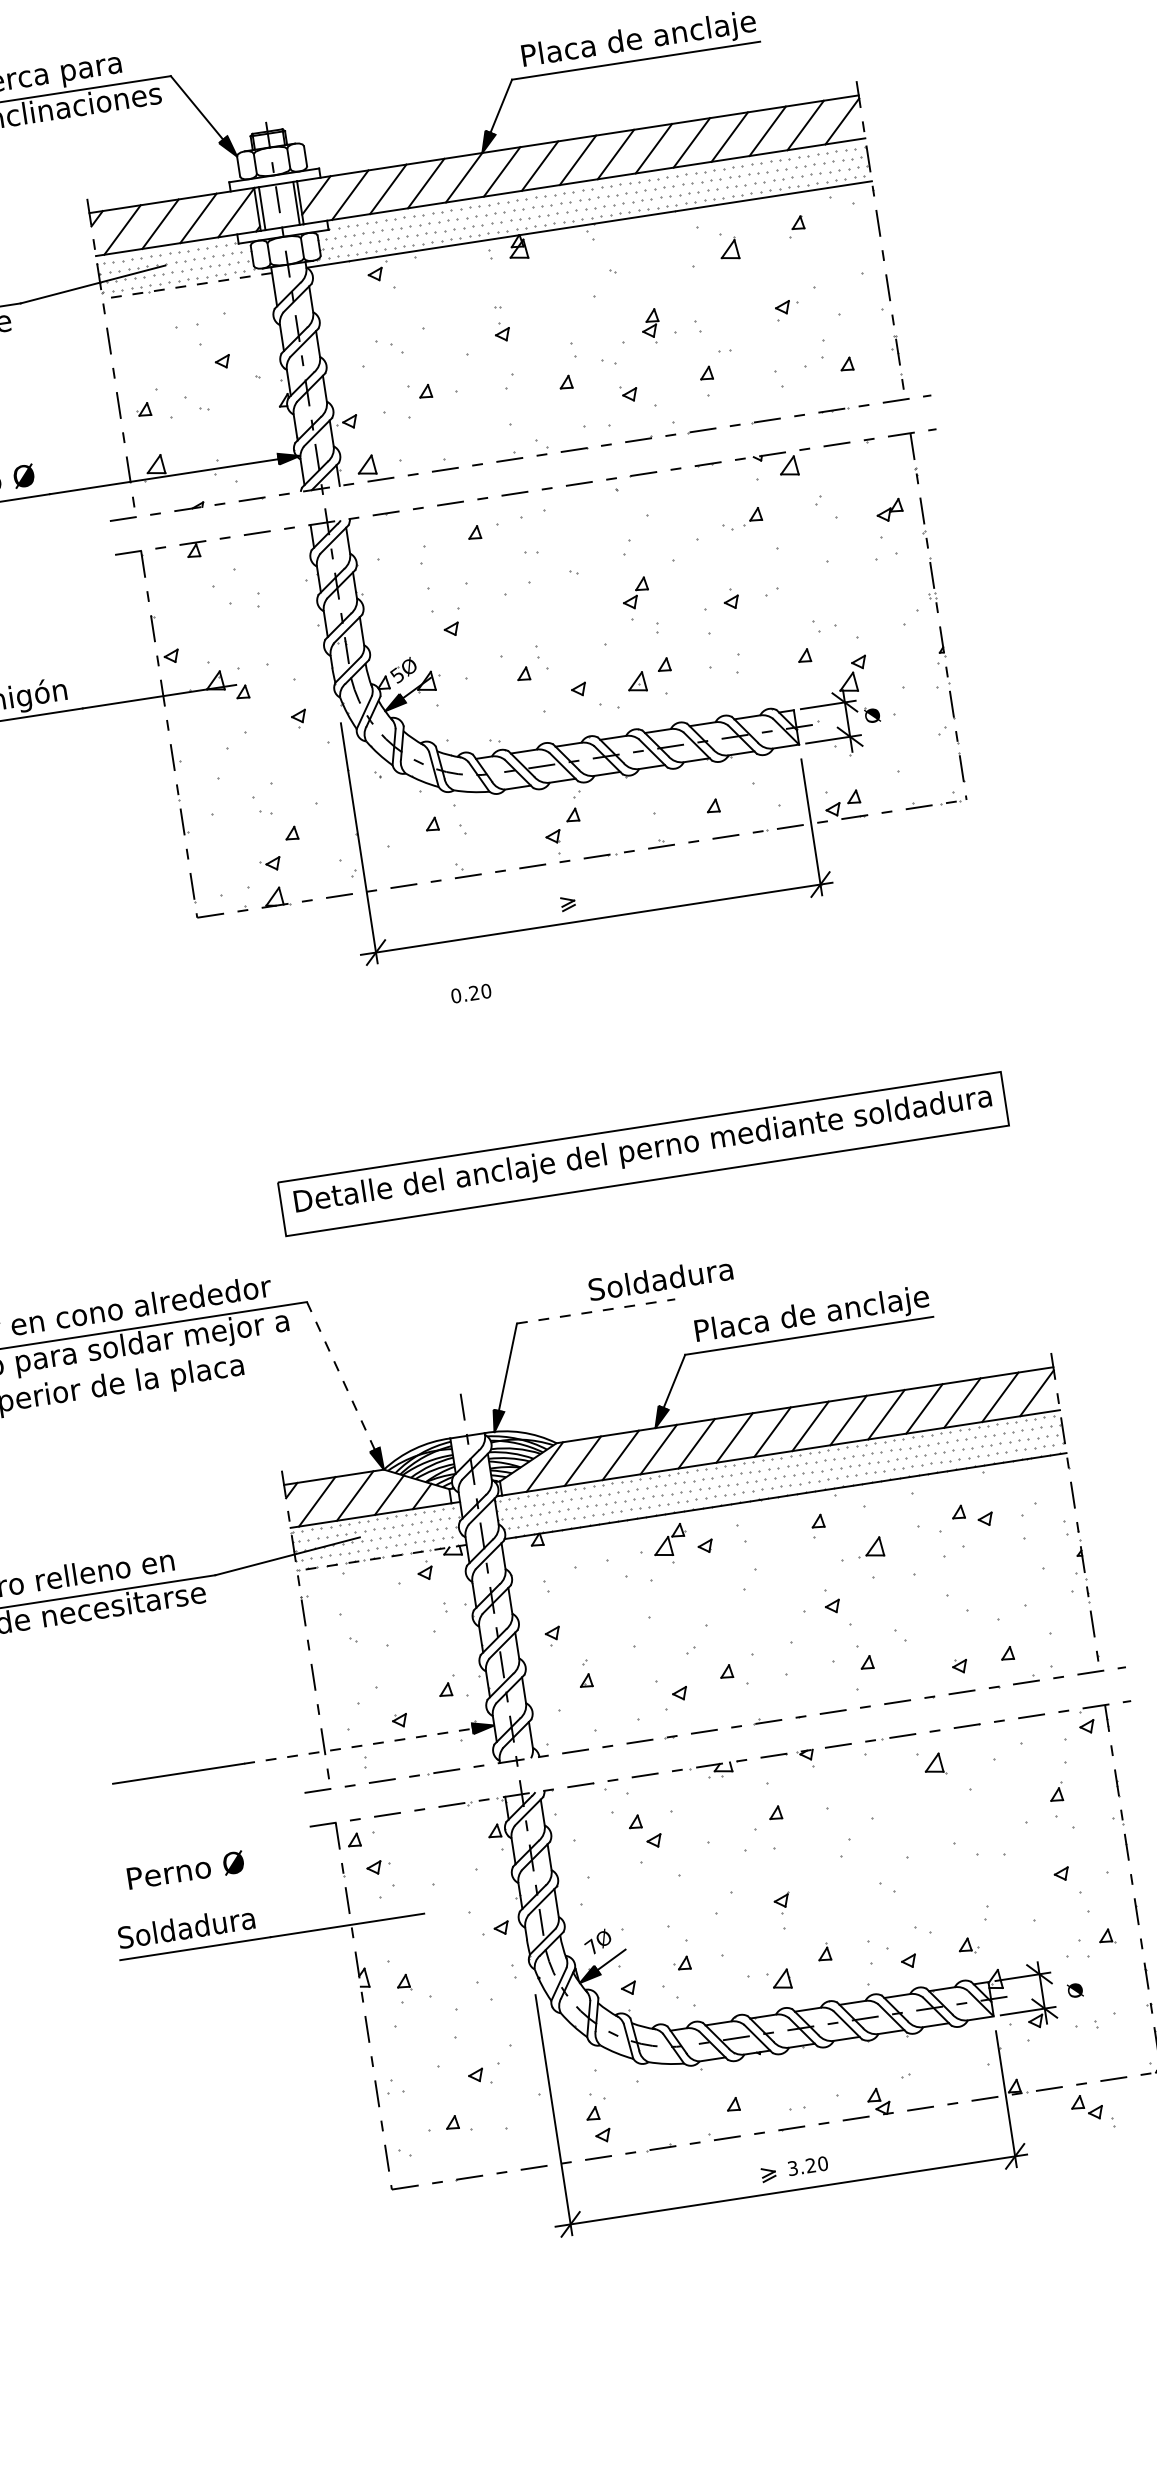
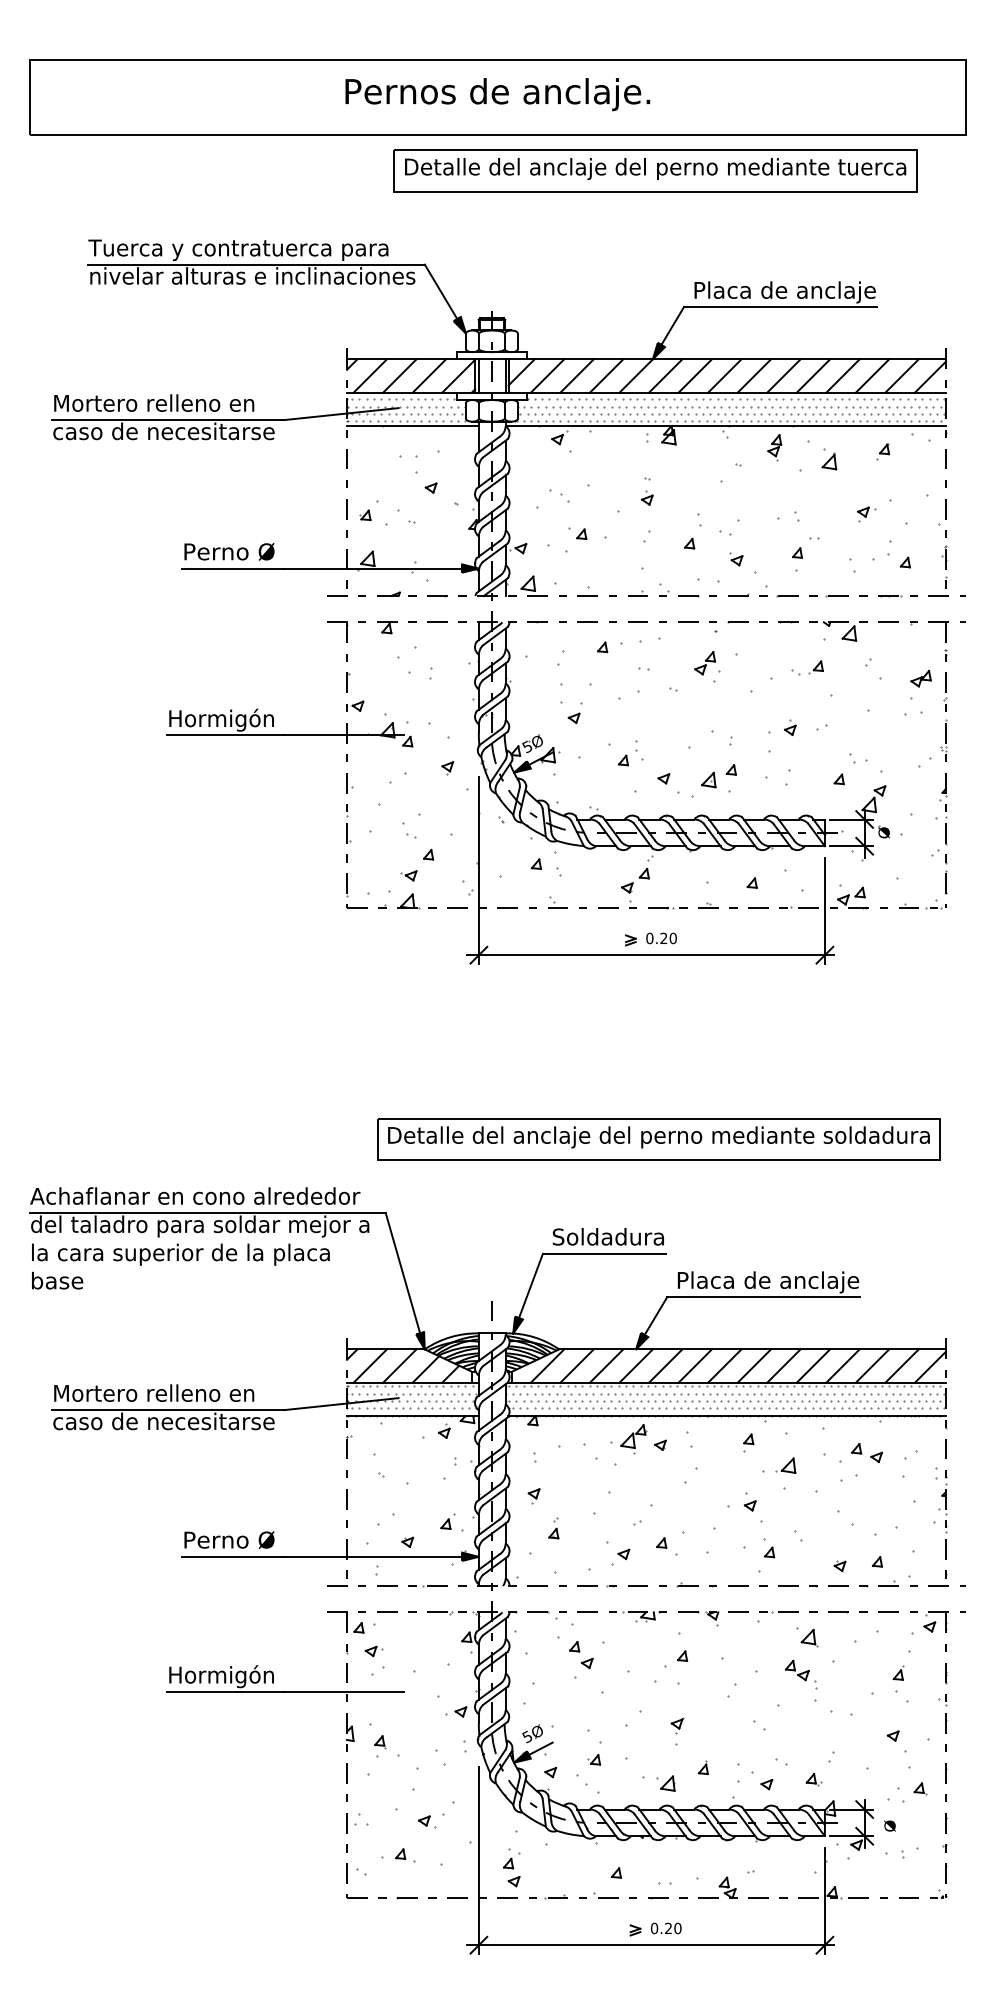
line: (186, 286) -> (412, 426), dashed -> solid
part: (650, 325) -> (774, 447), moved
part: (634, 593) -> (704, 663), moved
text: (471, 993) -> (661, 938), moved
text: (659, 1279) -> (607, 1236), moved
line: (596, 1311) -> (604, 1253), dashed -> solid
line: (345, 1386) -> (405, 1281), dashed -> solid
line: (381, 1558) -> (412, 1416), dashed -> solid
line: (370, 1743) -> (382, 1556), dashed -> solid
text: (185, 1869) -> (229, 1539), moved
text: (185, 1929) -> (220, 1676), Soldadura -> Hormigón
text: (590, 1946) -> (526, 1736), 7Ø -> 5Ø
part: (1091, 2112) -> (800, 1674), moved
text: (792, 2168) -> (654, 1928), 3.20 -> 0.20

